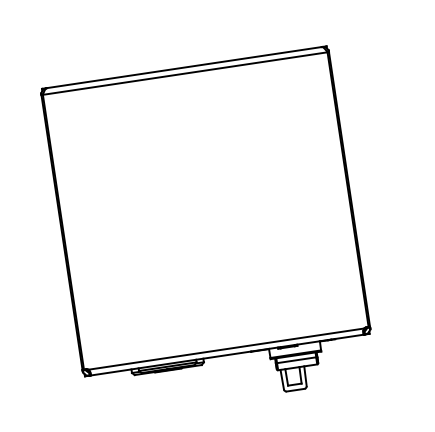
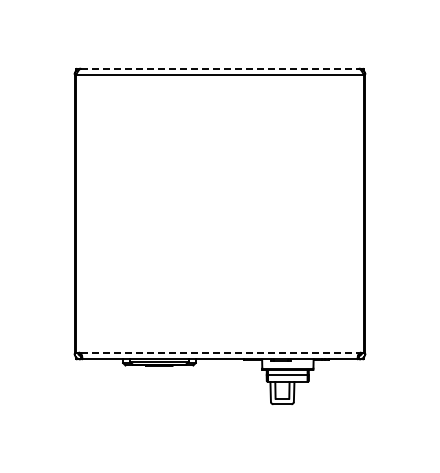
line: (184, 67) -> (220, 68), solid -> dashed
line: (226, 349) -> (220, 353), solid -> dashed

